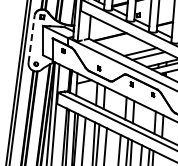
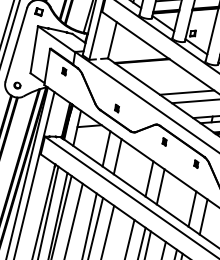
line: (31, 39) -> (16, 45), dashed -> solid

